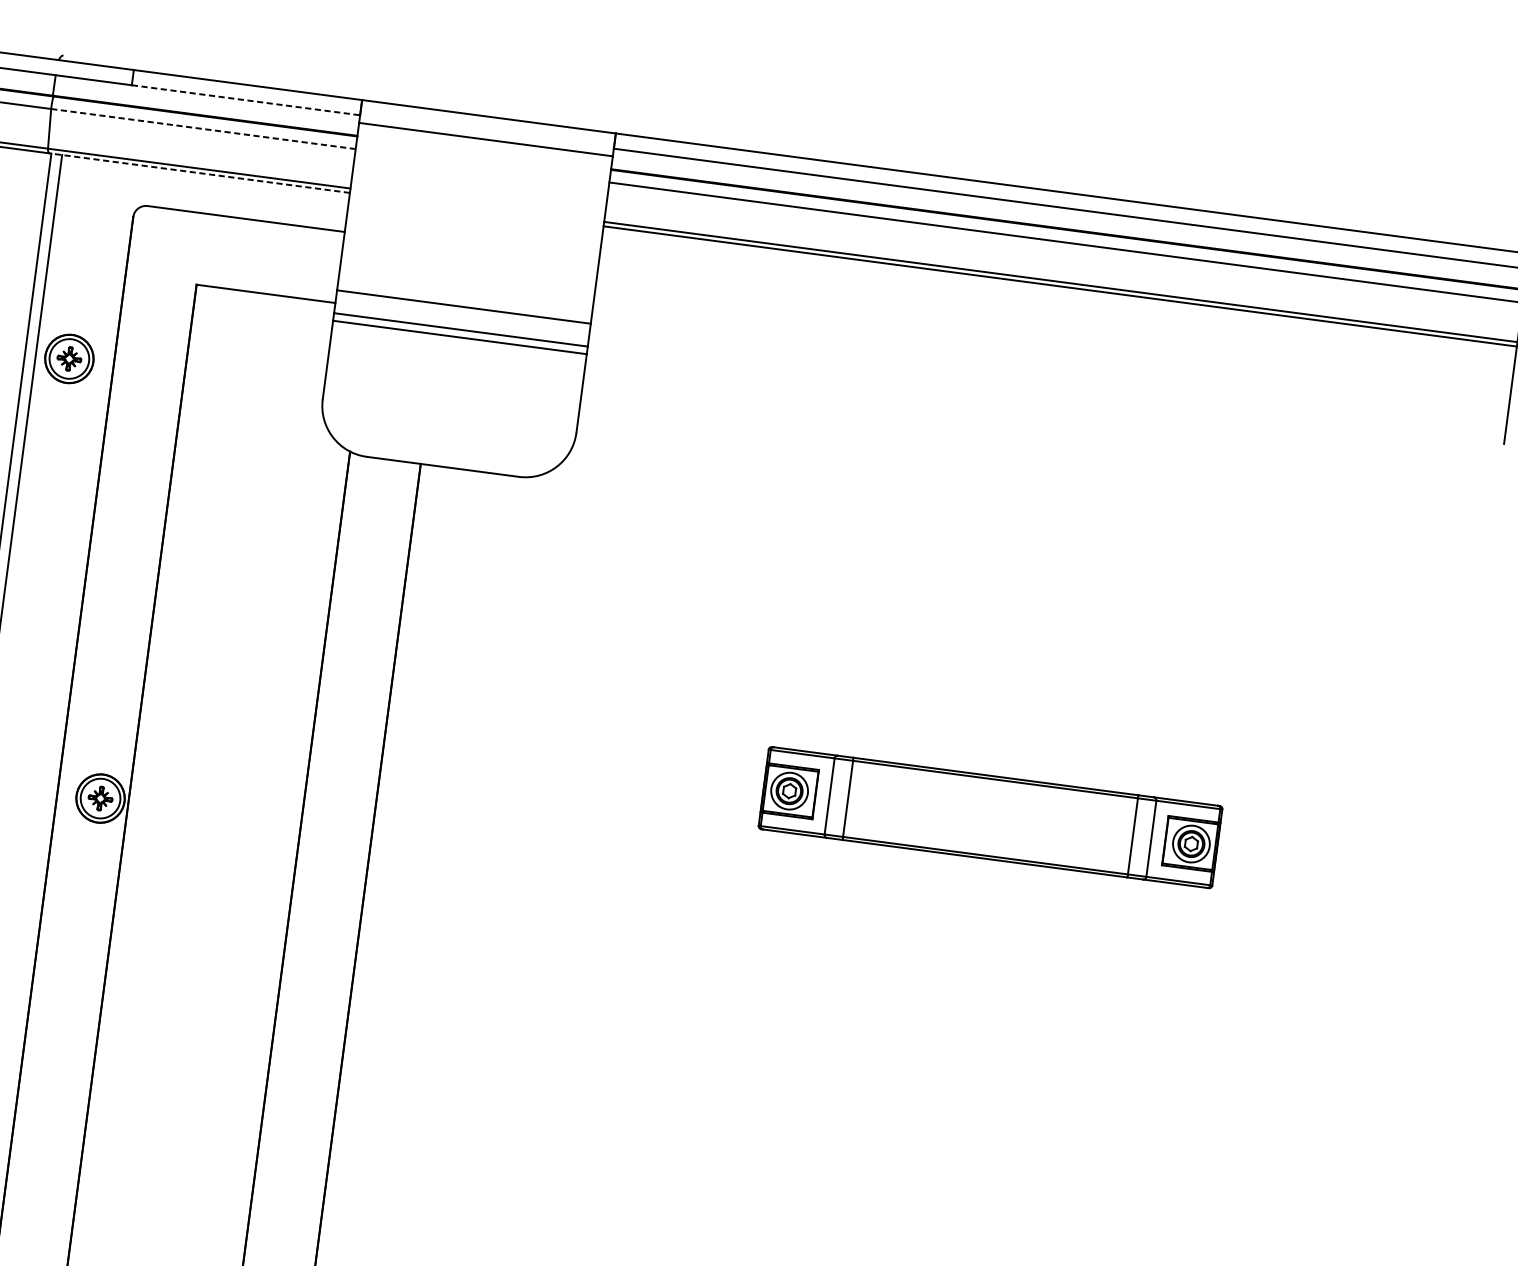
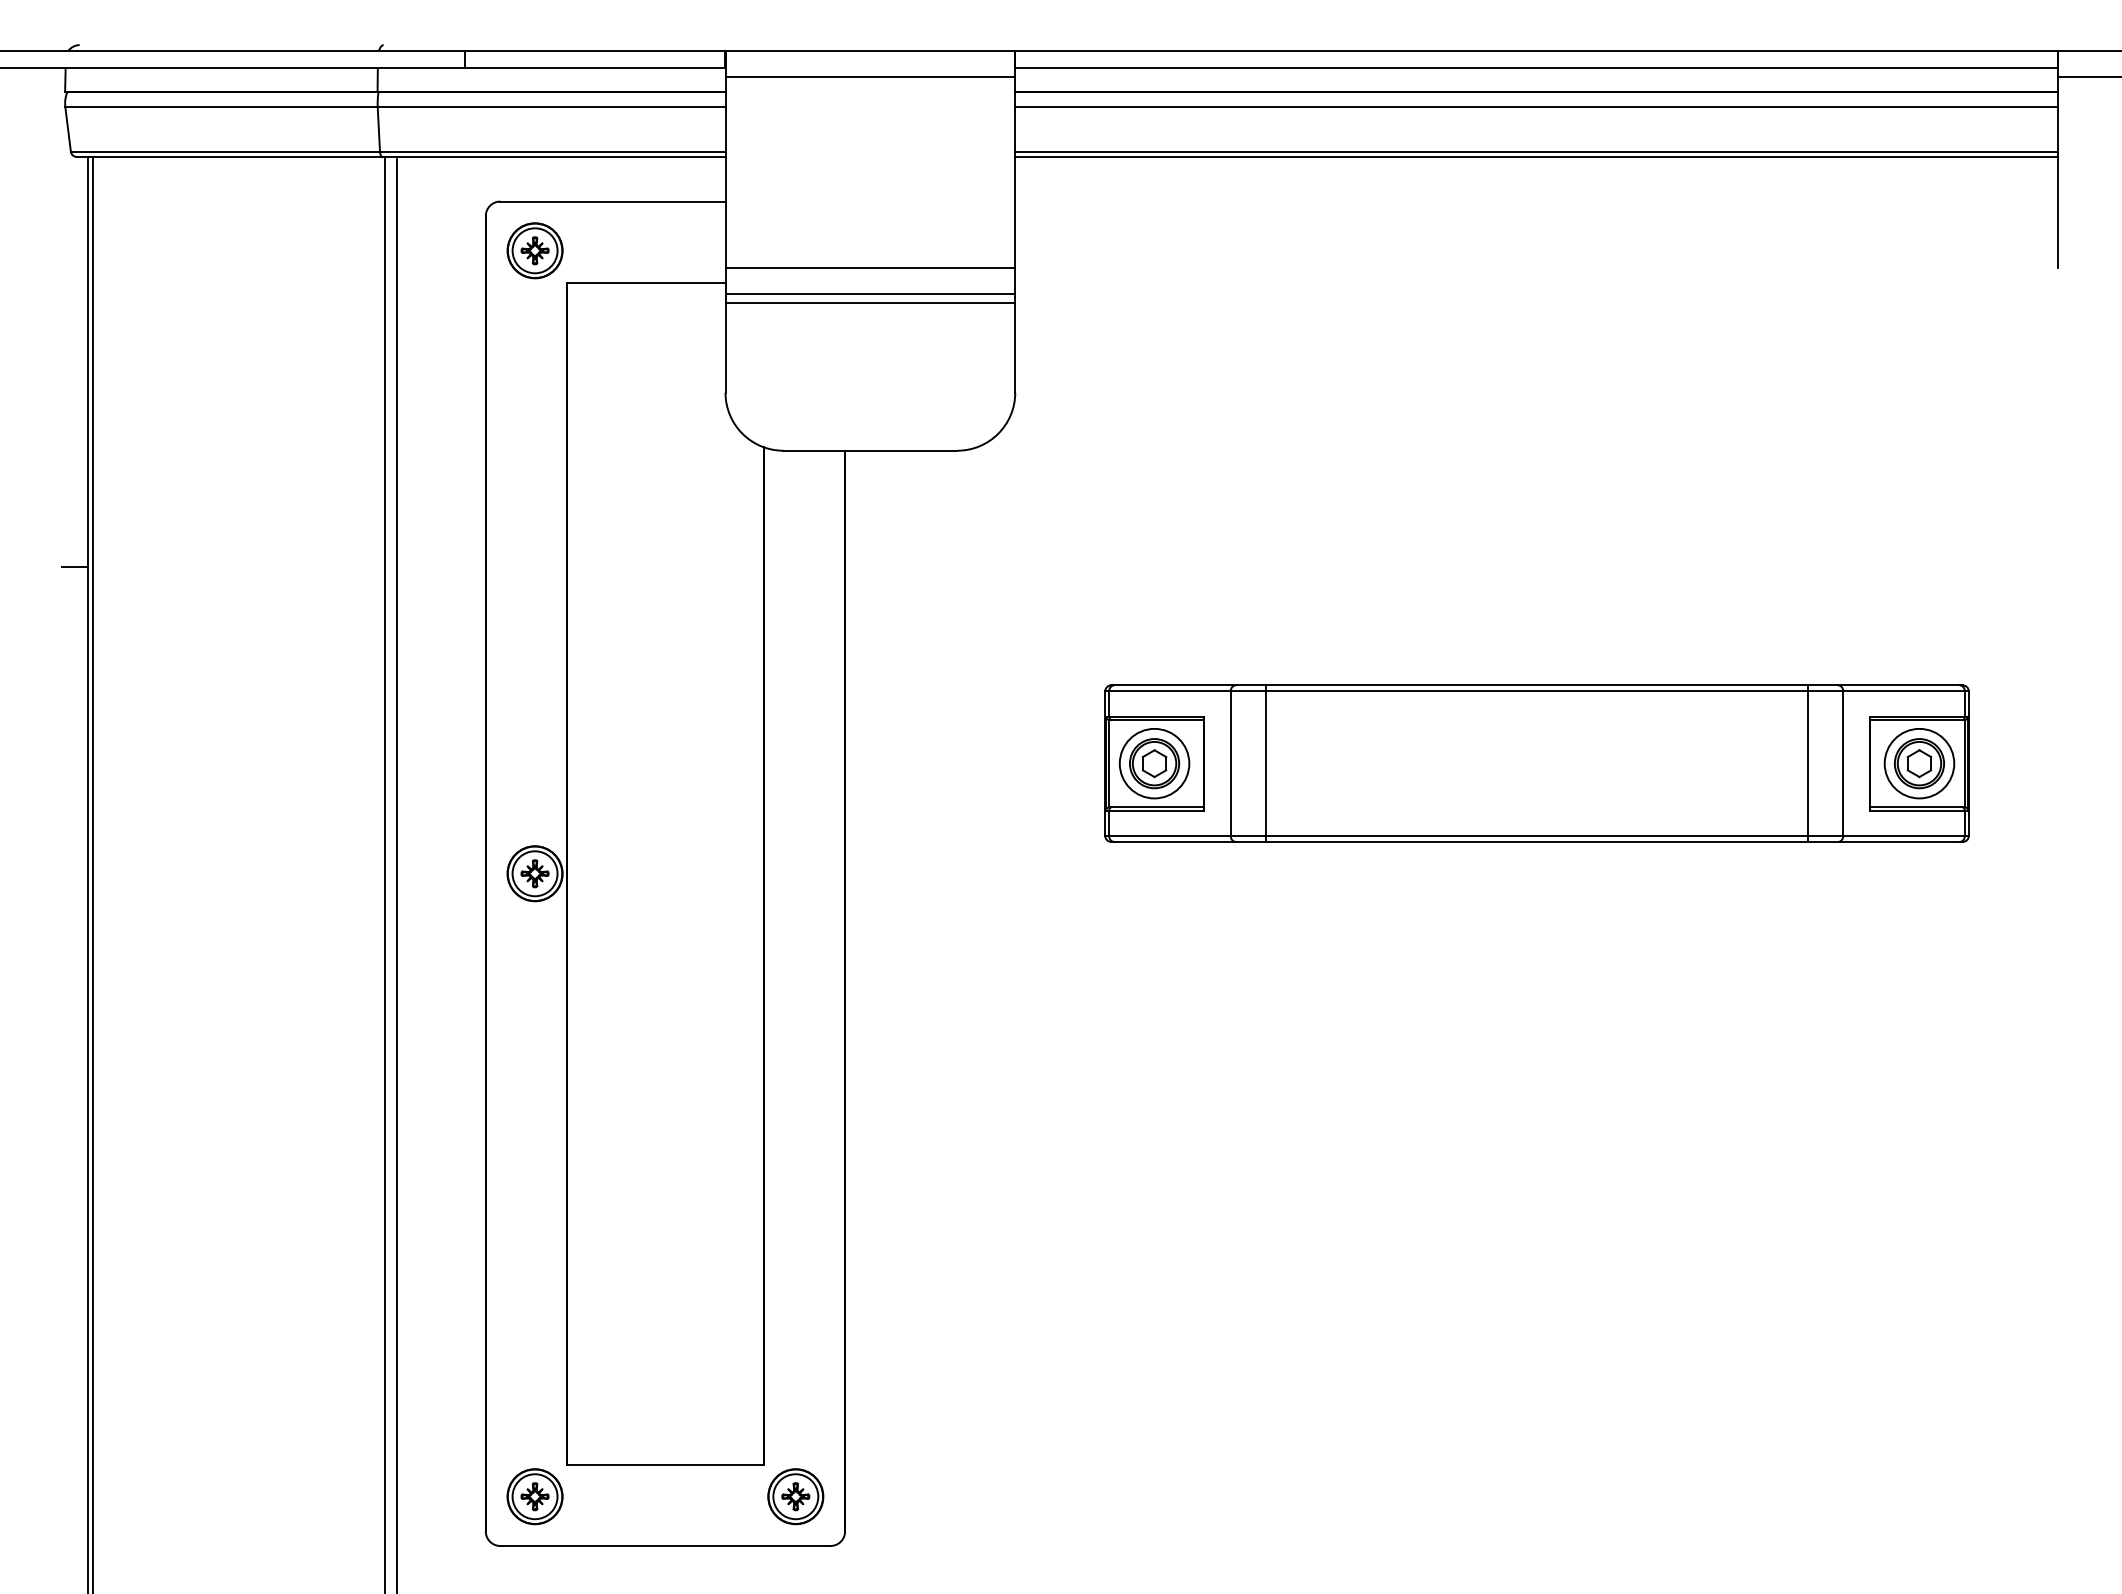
line: (246, 100) -> (595, 68), dashed -> solid
line: (203, 128) -> (551, 106), dashed -> solid
line: (199, 172) -> (553, 156), dashed -> solid
part: (68, 358) -> (534, 250), moved
part: (990, 817) -> (1536, 763), size x1.67

